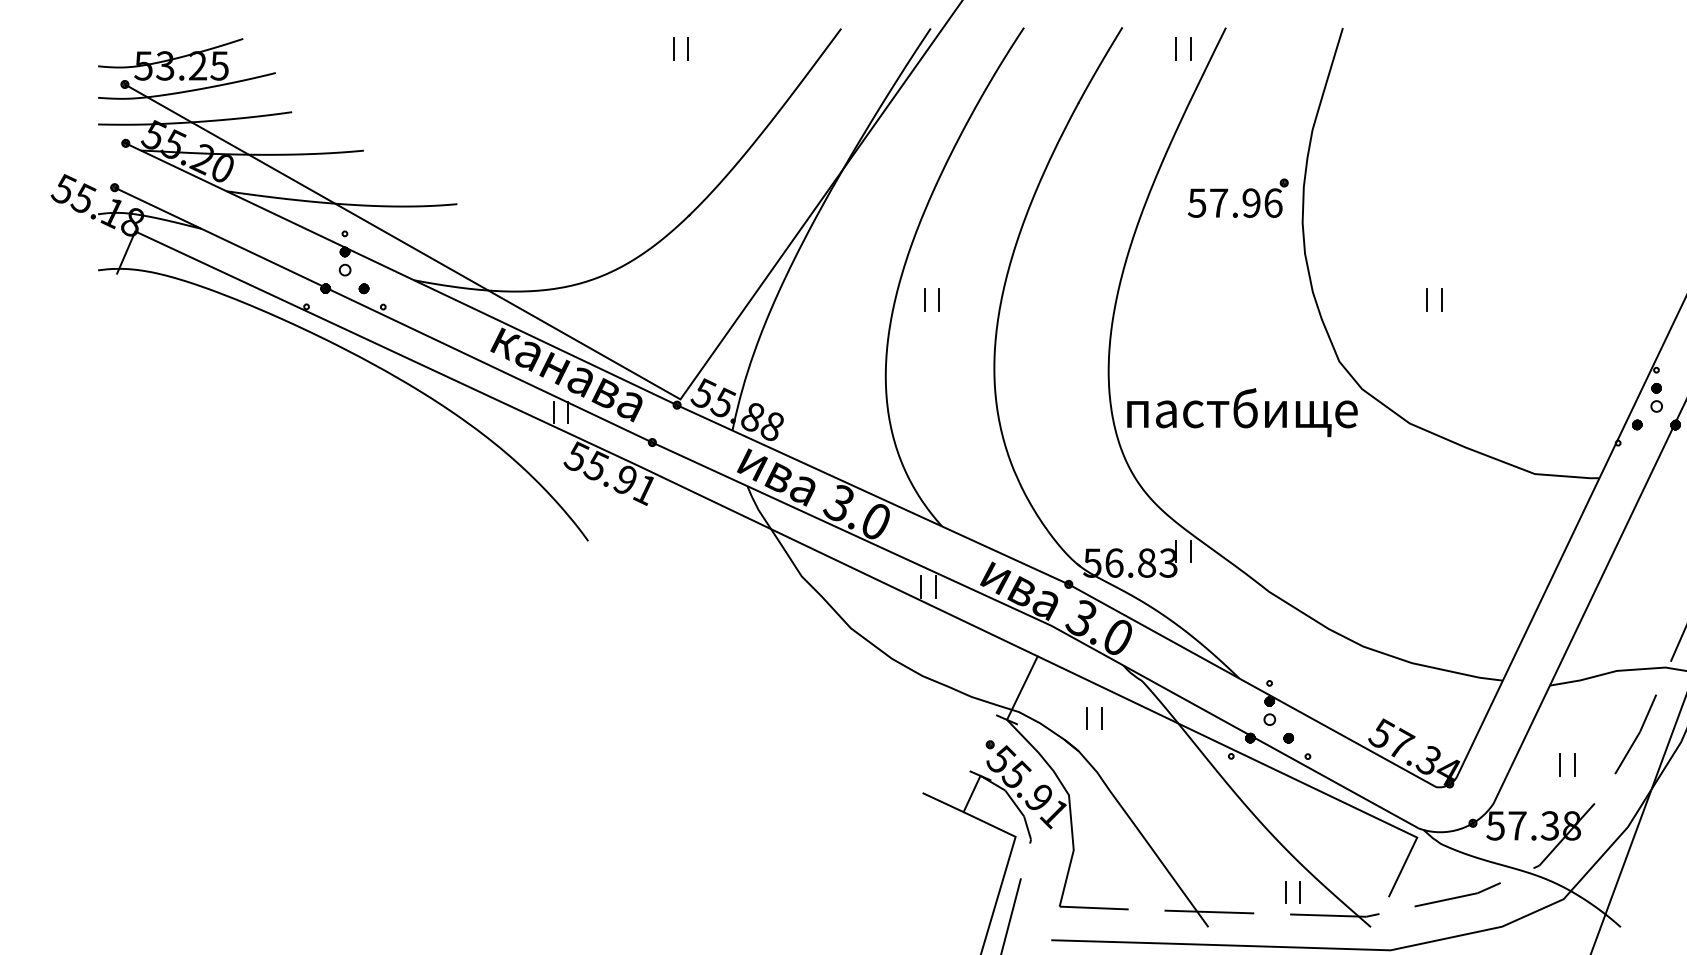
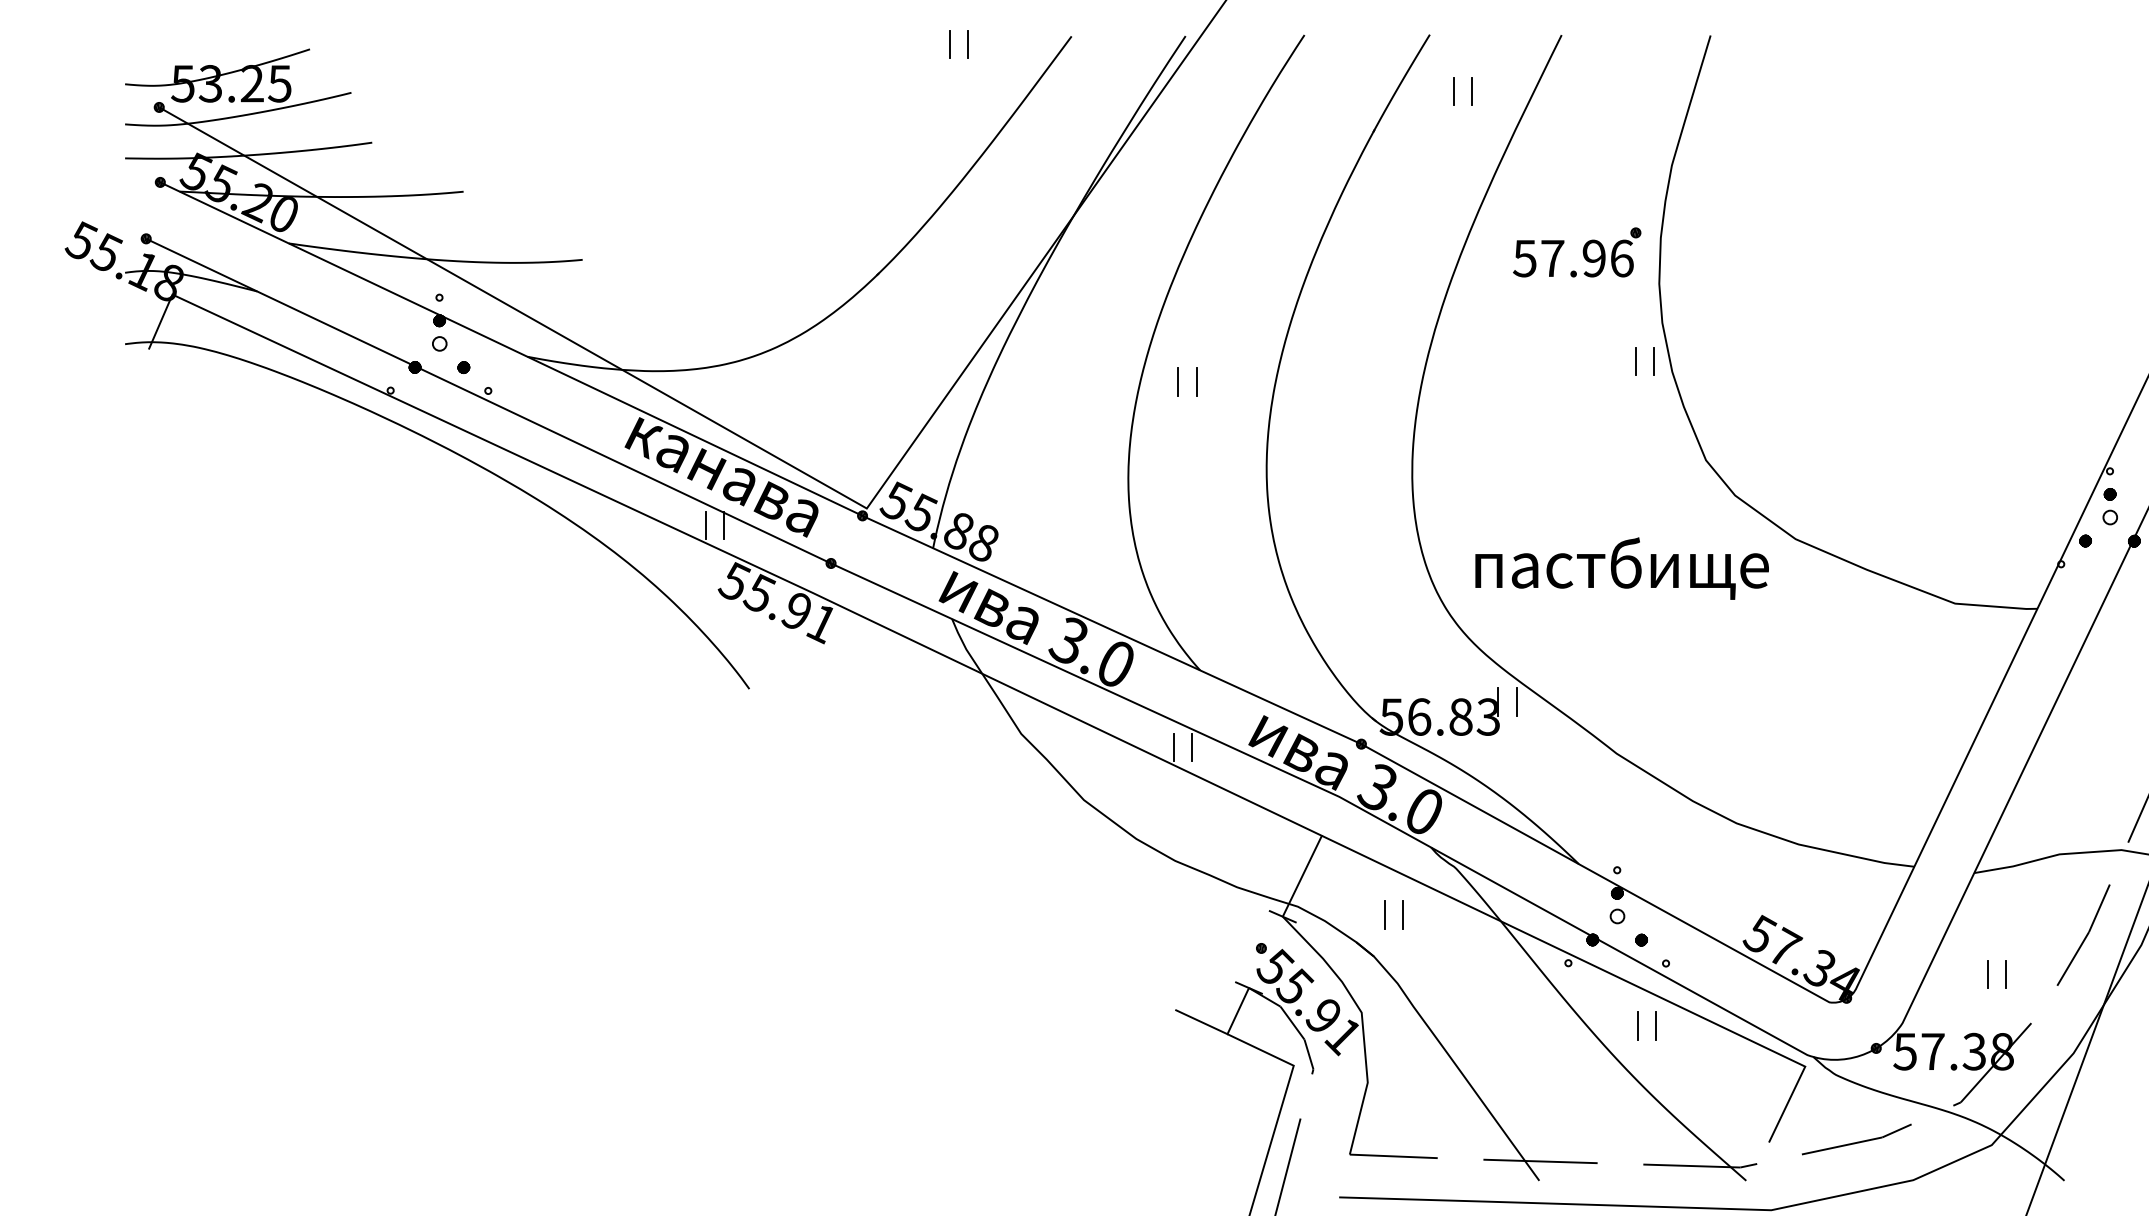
part: (680, 48) -> (958, 43), moved
part: (1176, 48) -> (1454, 90), moved
part: (1427, 299) -> (1636, 360), moved
text: (1242, 412) -> (1622, 568), moved
part: (1292, 892) -> (1646, 1025), moved

